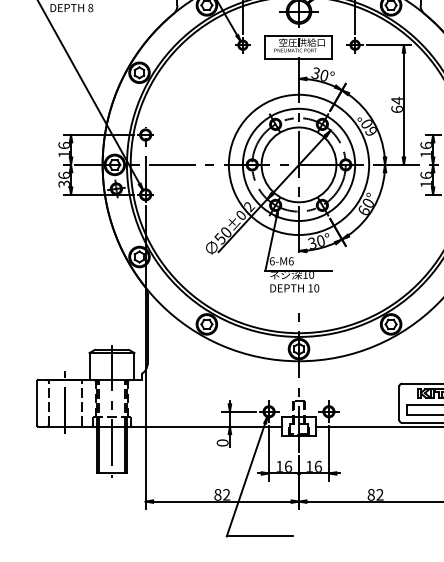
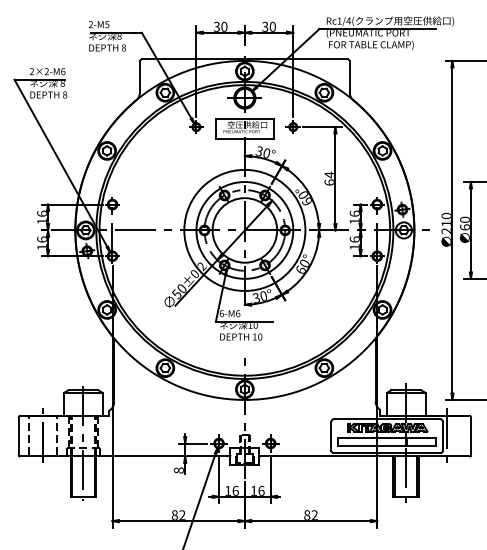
text: (63, 184) -> (41, 247), 36 -> 16
text: (222, 442) -> (178, 470), 0 -> 8

